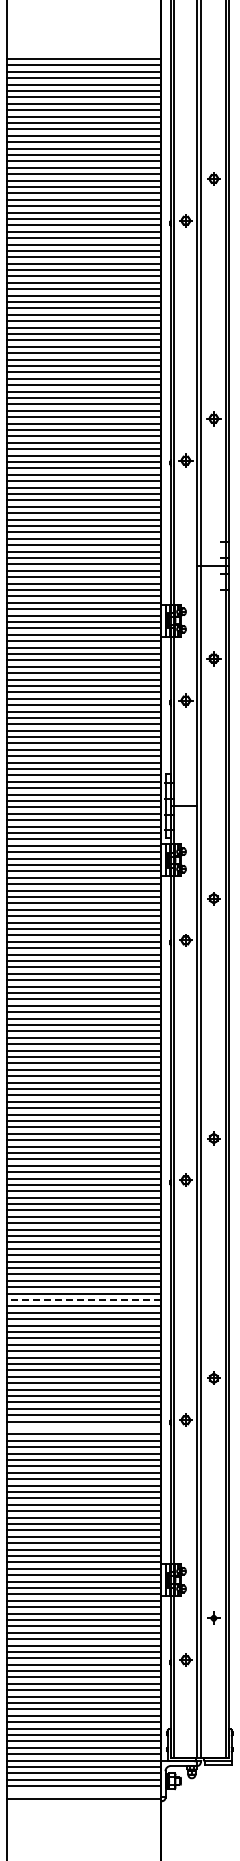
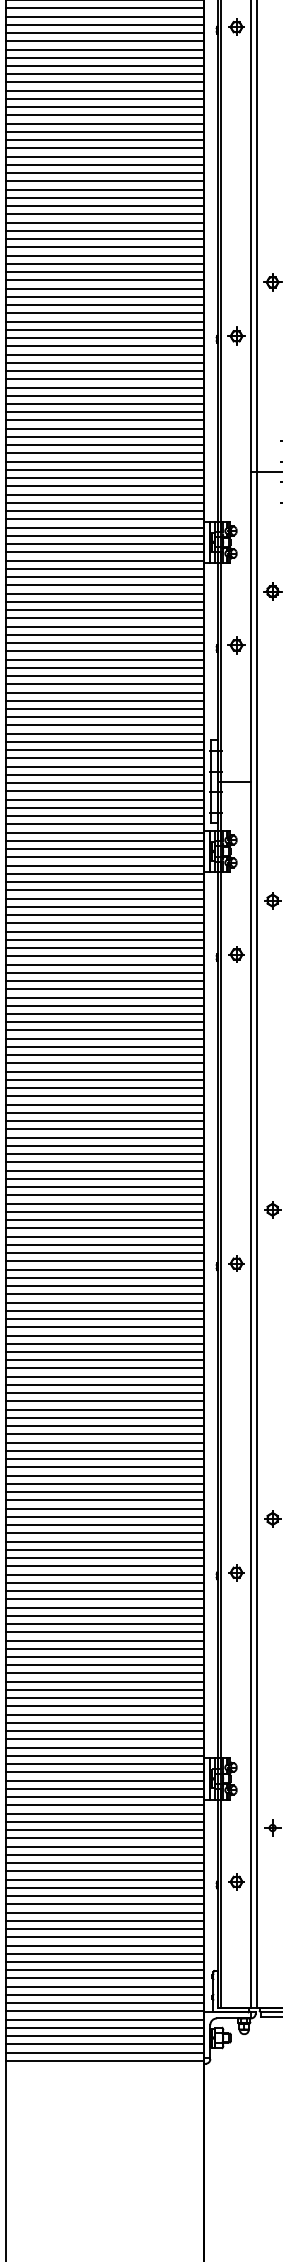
line: (84, 1300) -> (105, 1418), dashed -> solid
line: (83, 1428) -> (104, 1583), added
line: (83, 1792) -> (104, 2052), added

